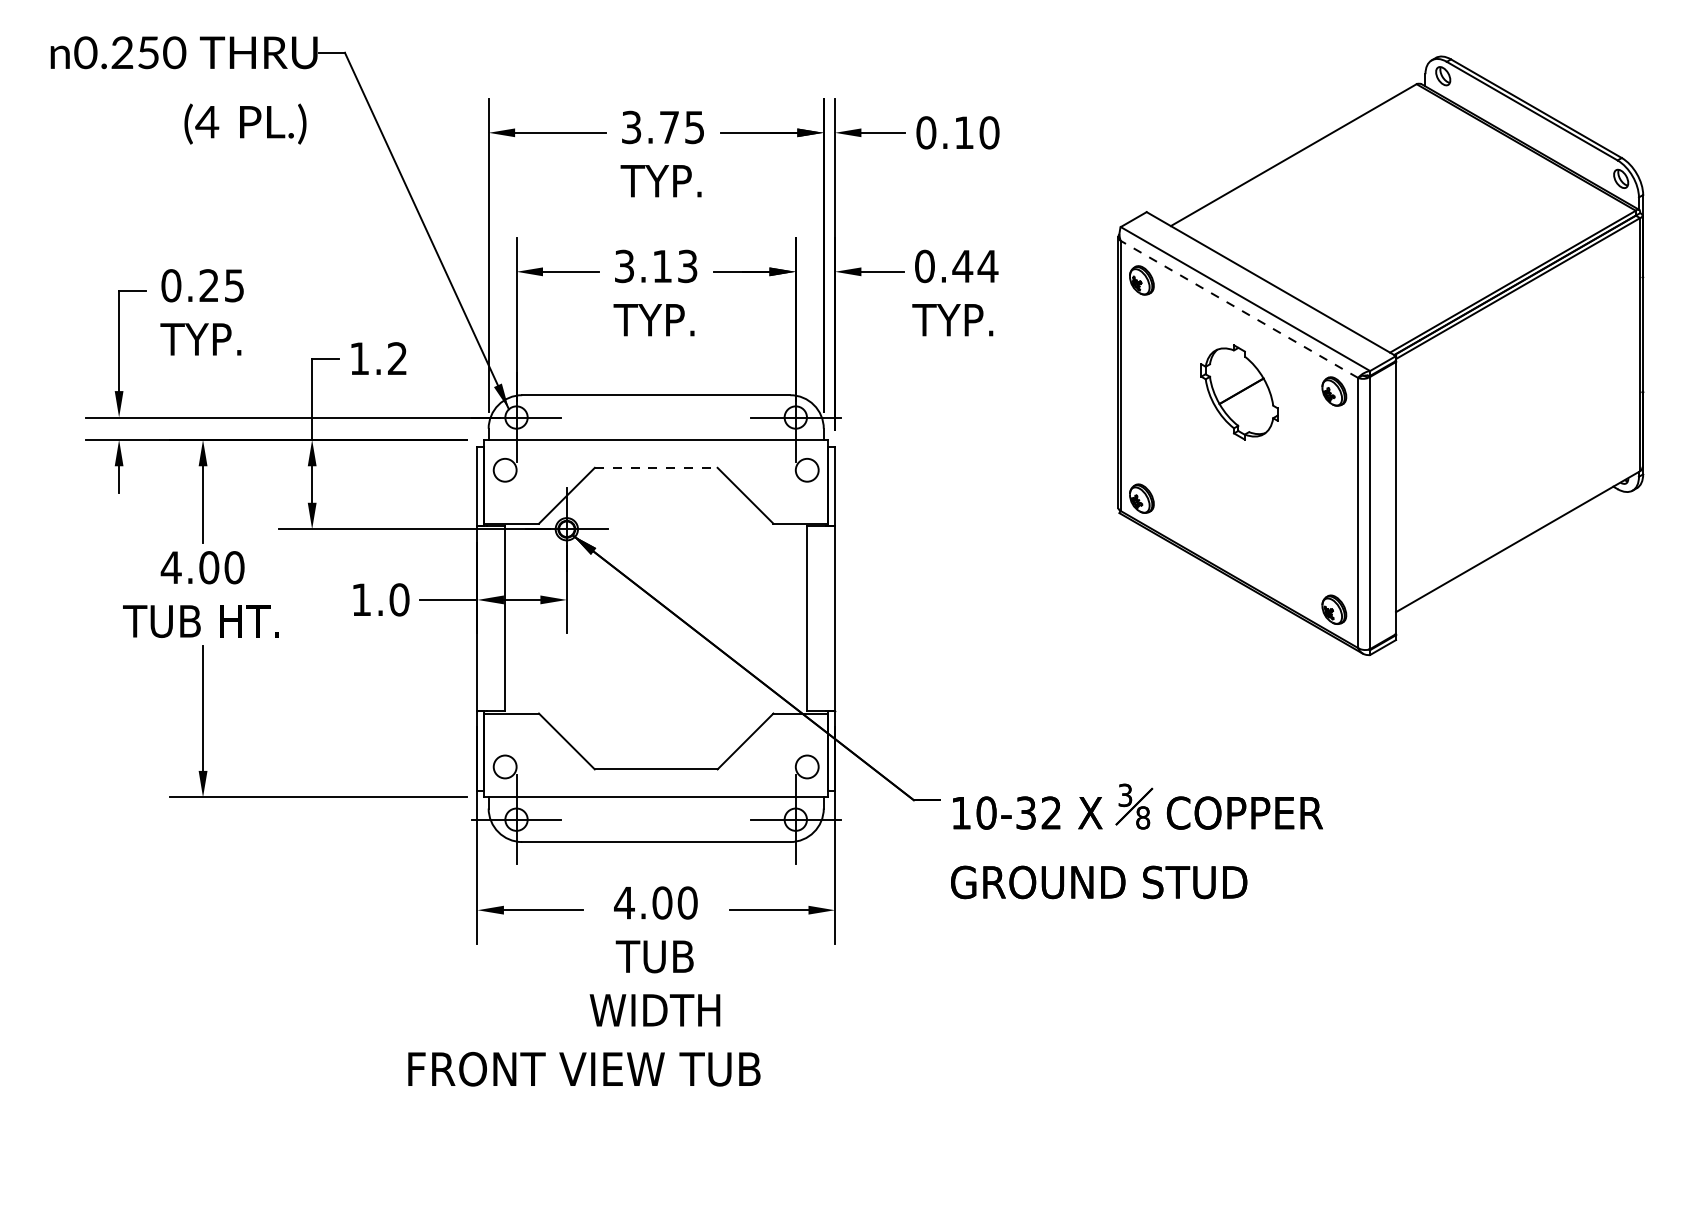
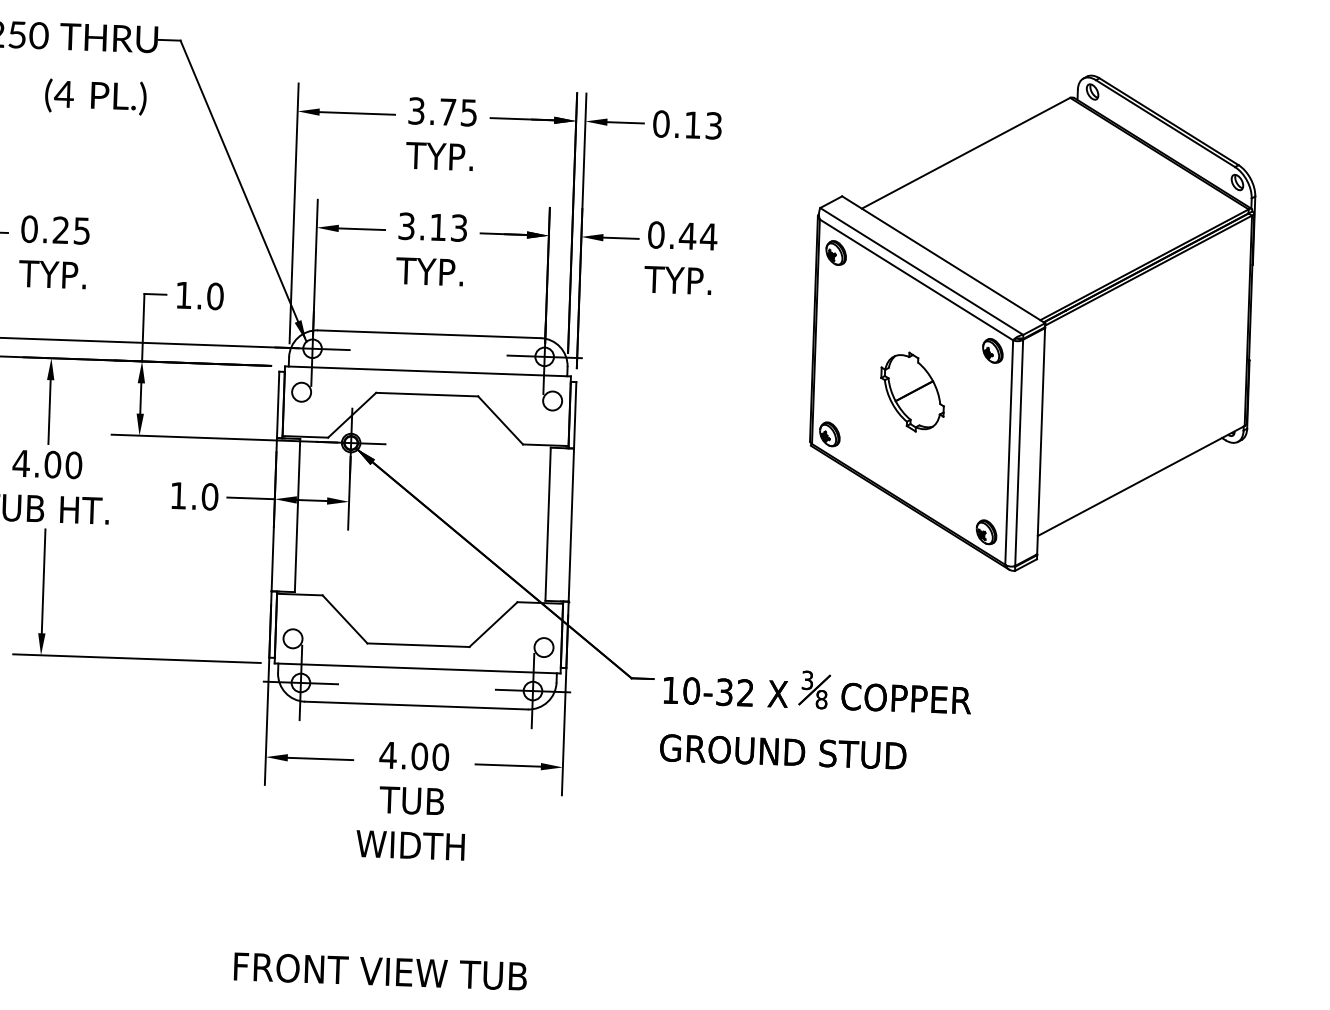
text: (989, 132) -> (713, 125), 0.10 -> 0.13
line: (1239, 309) -> (916, 279), dashed -> solid
text: (397, 358) -> (215, 296), 1.2 -> 1.0
part: (1239, 392) -> (912, 392), moved
line: (656, 467) -> (427, 394), dashed -> solid
text: (584, 1069) -> (380, 971), moved

